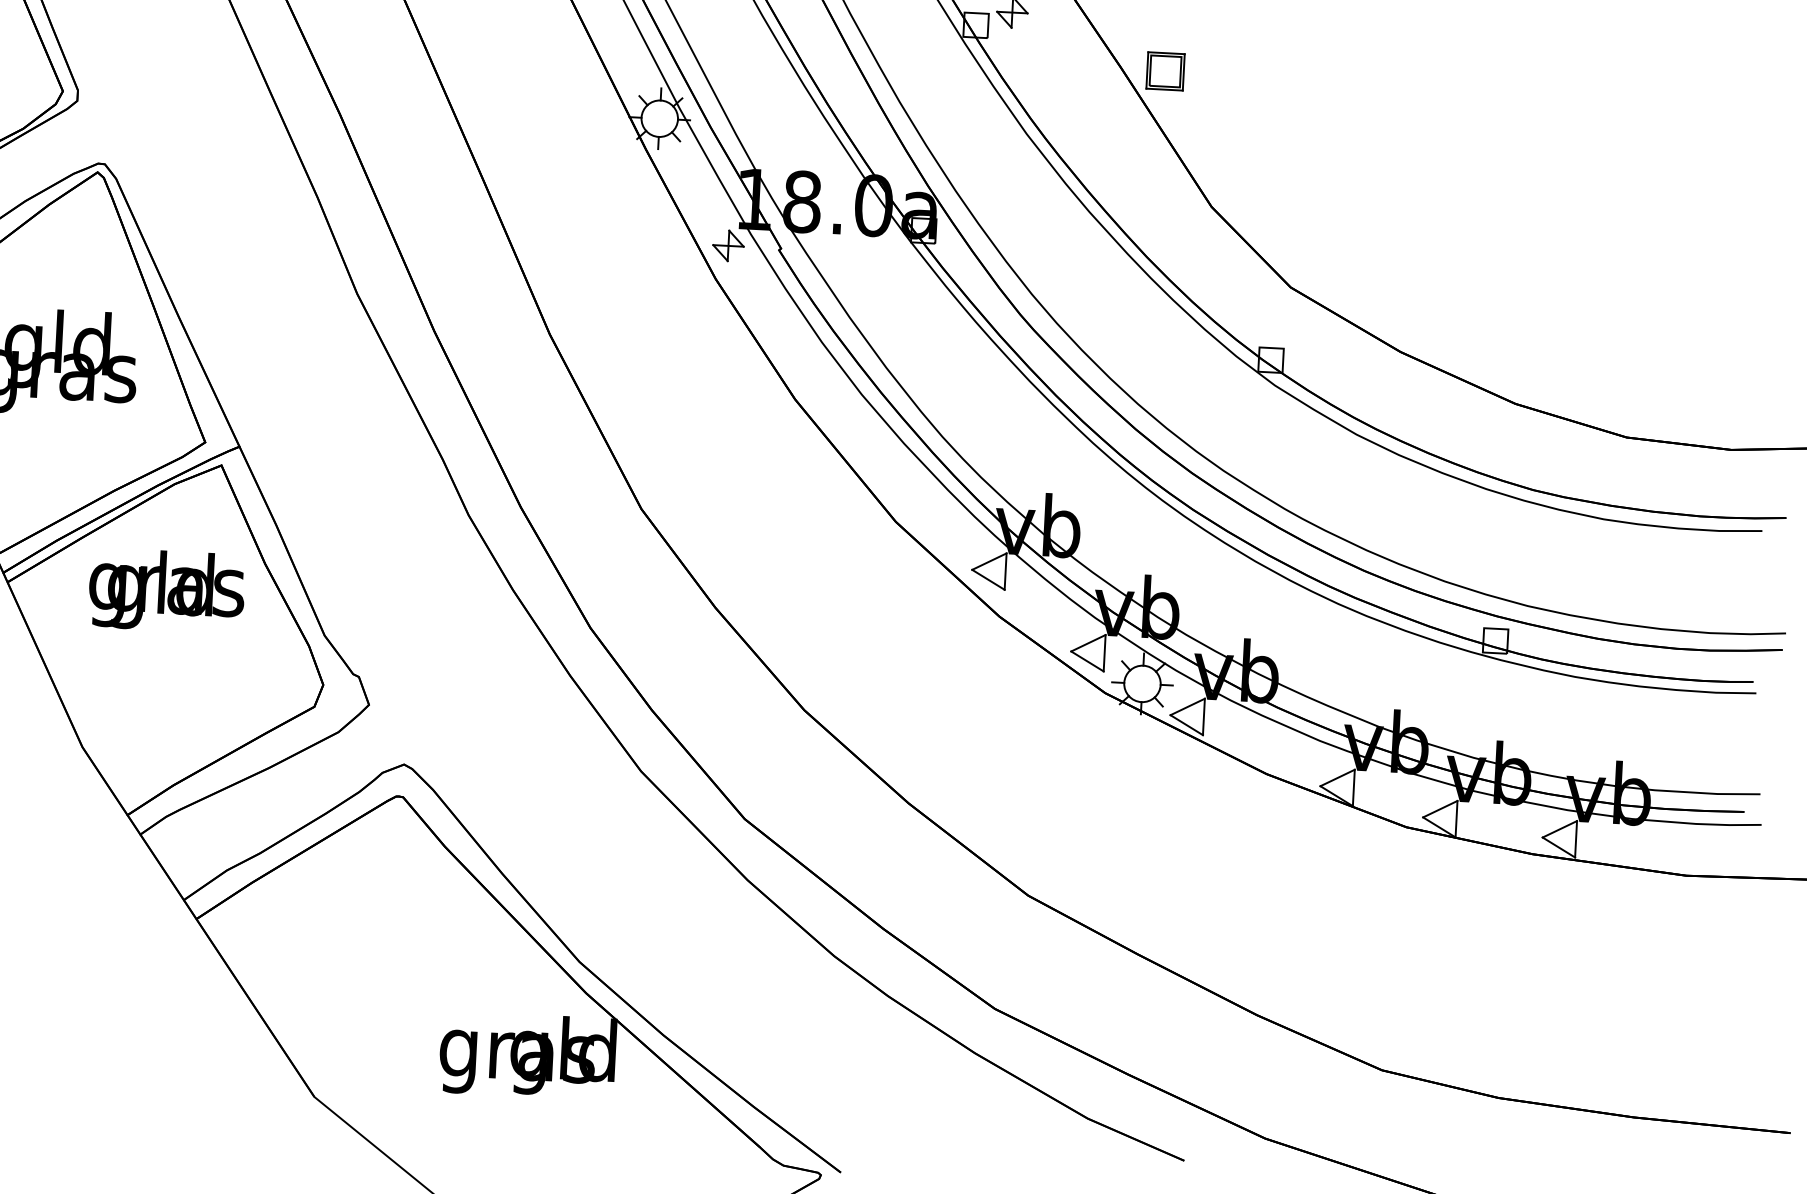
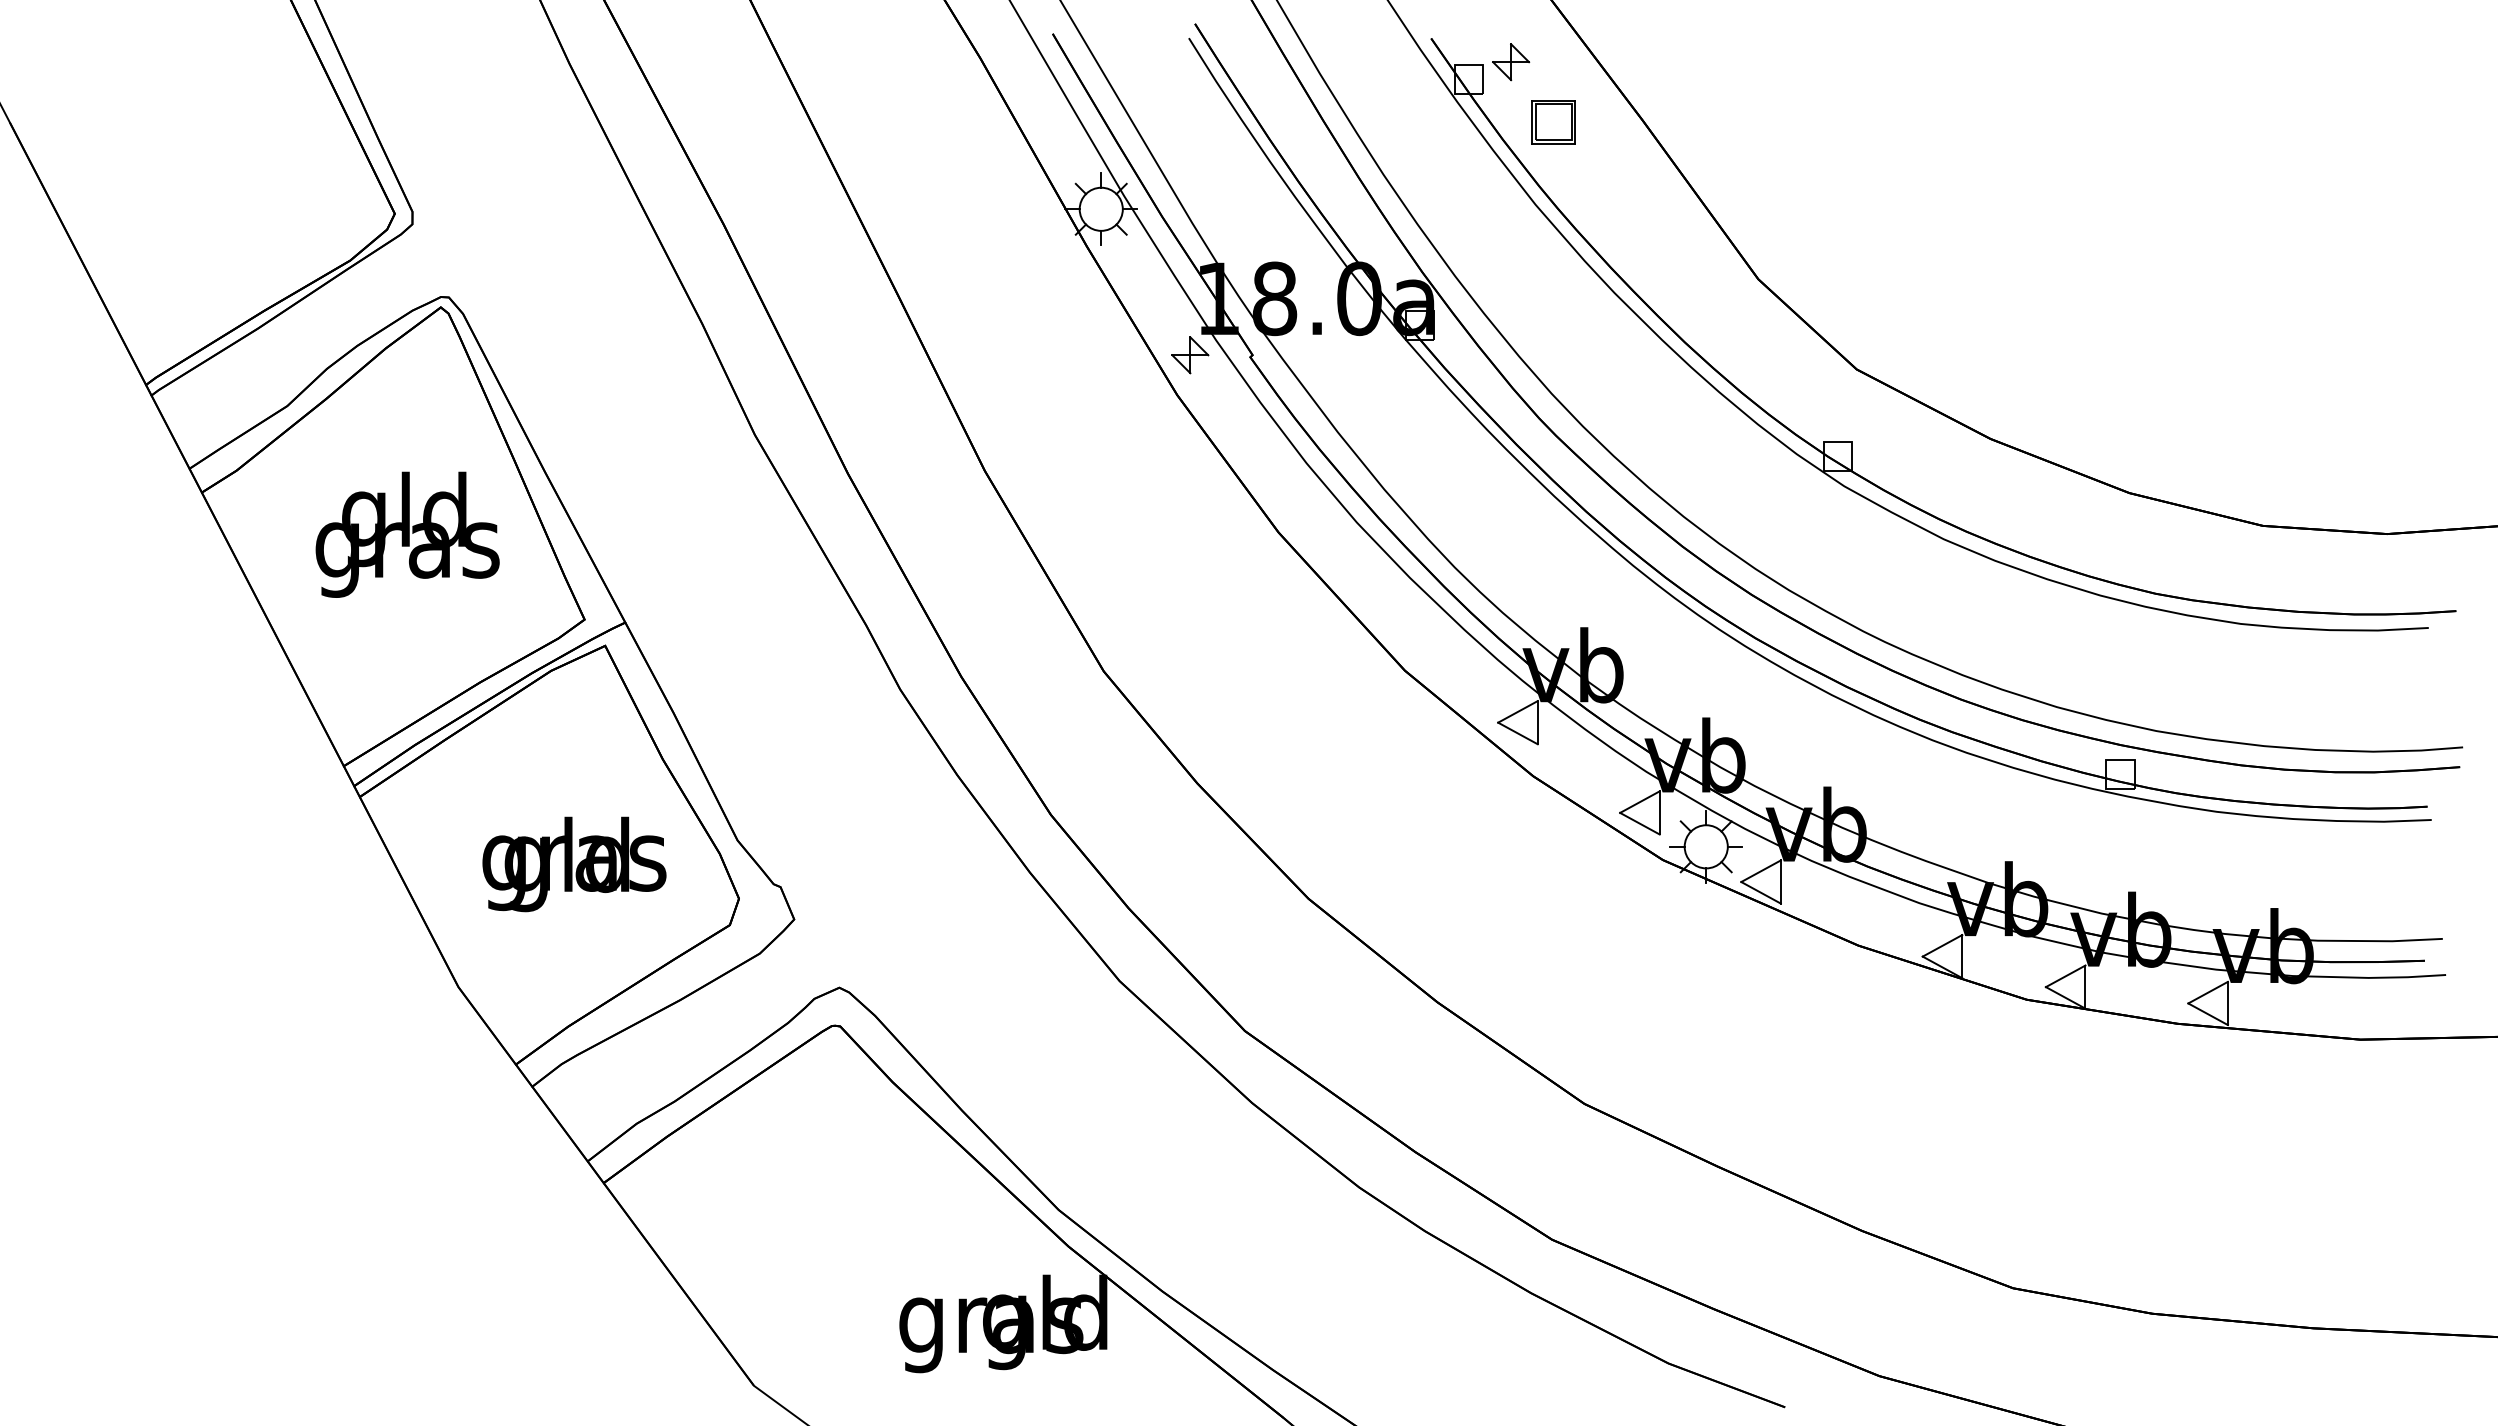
part: (1165, 71) -> (1553, 122), moved
text: (166, 591) -> (574, 864), moved

